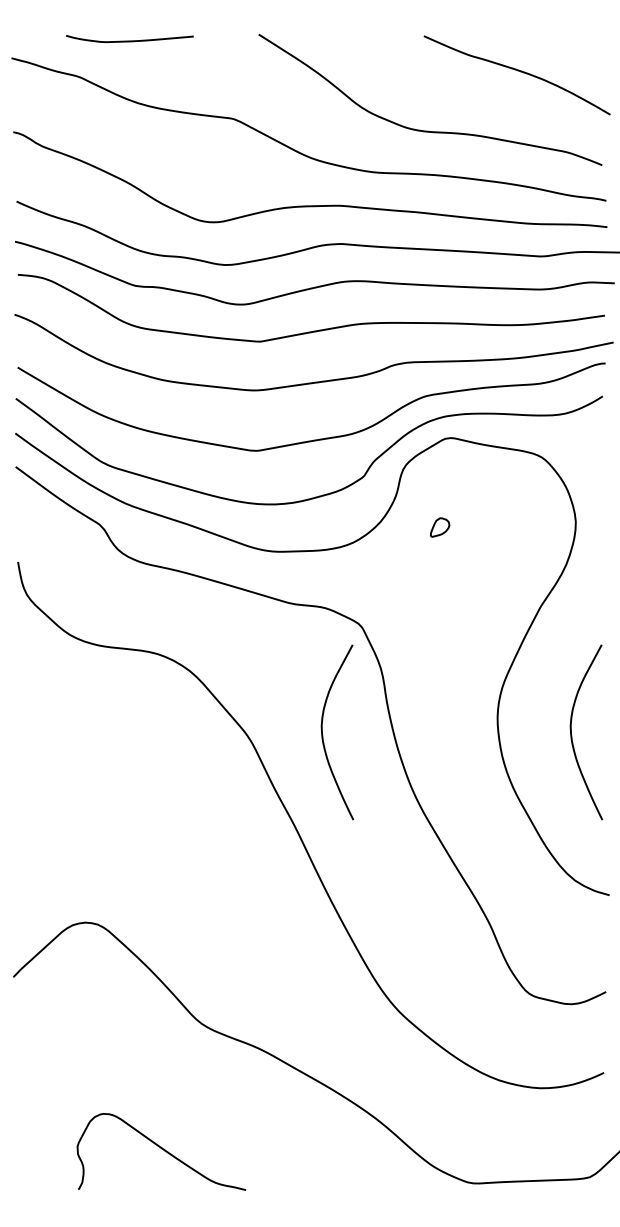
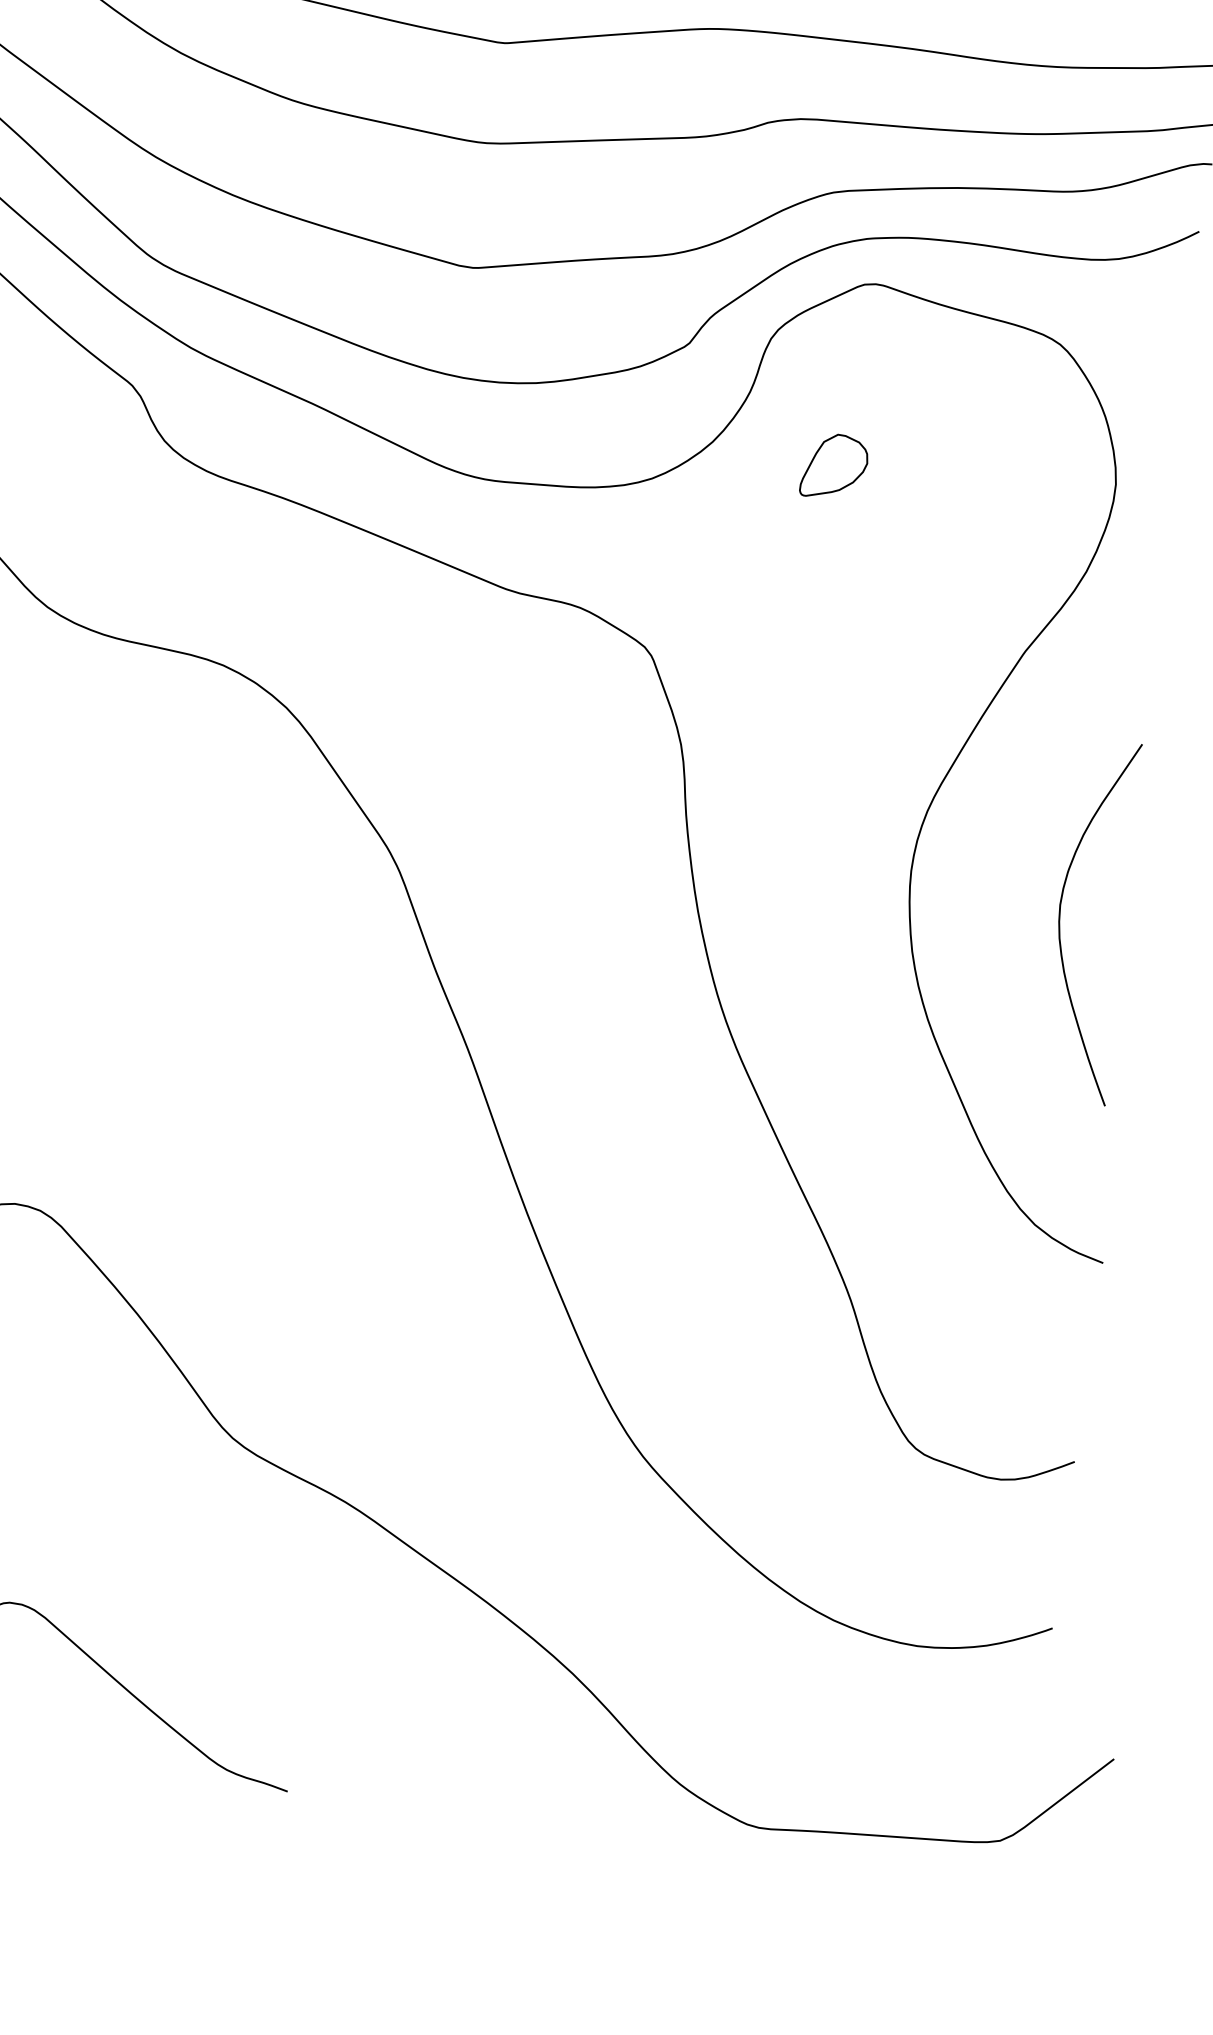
part: (439, 527) -> (833, 466), size x1.67
curve: (323, 735) -> (547, 870), removed

